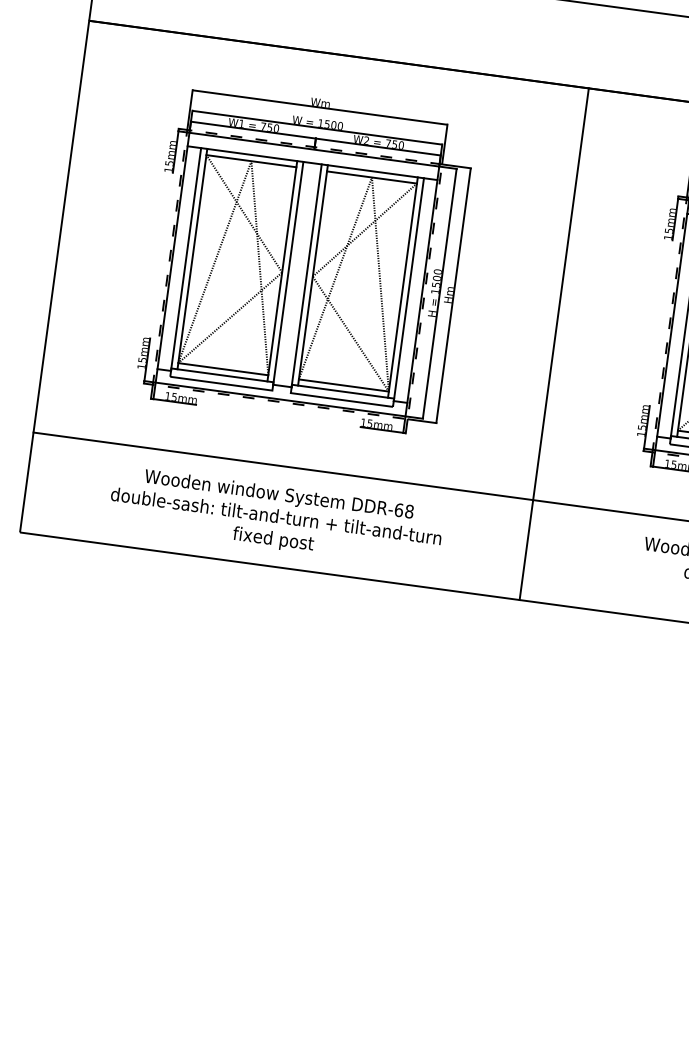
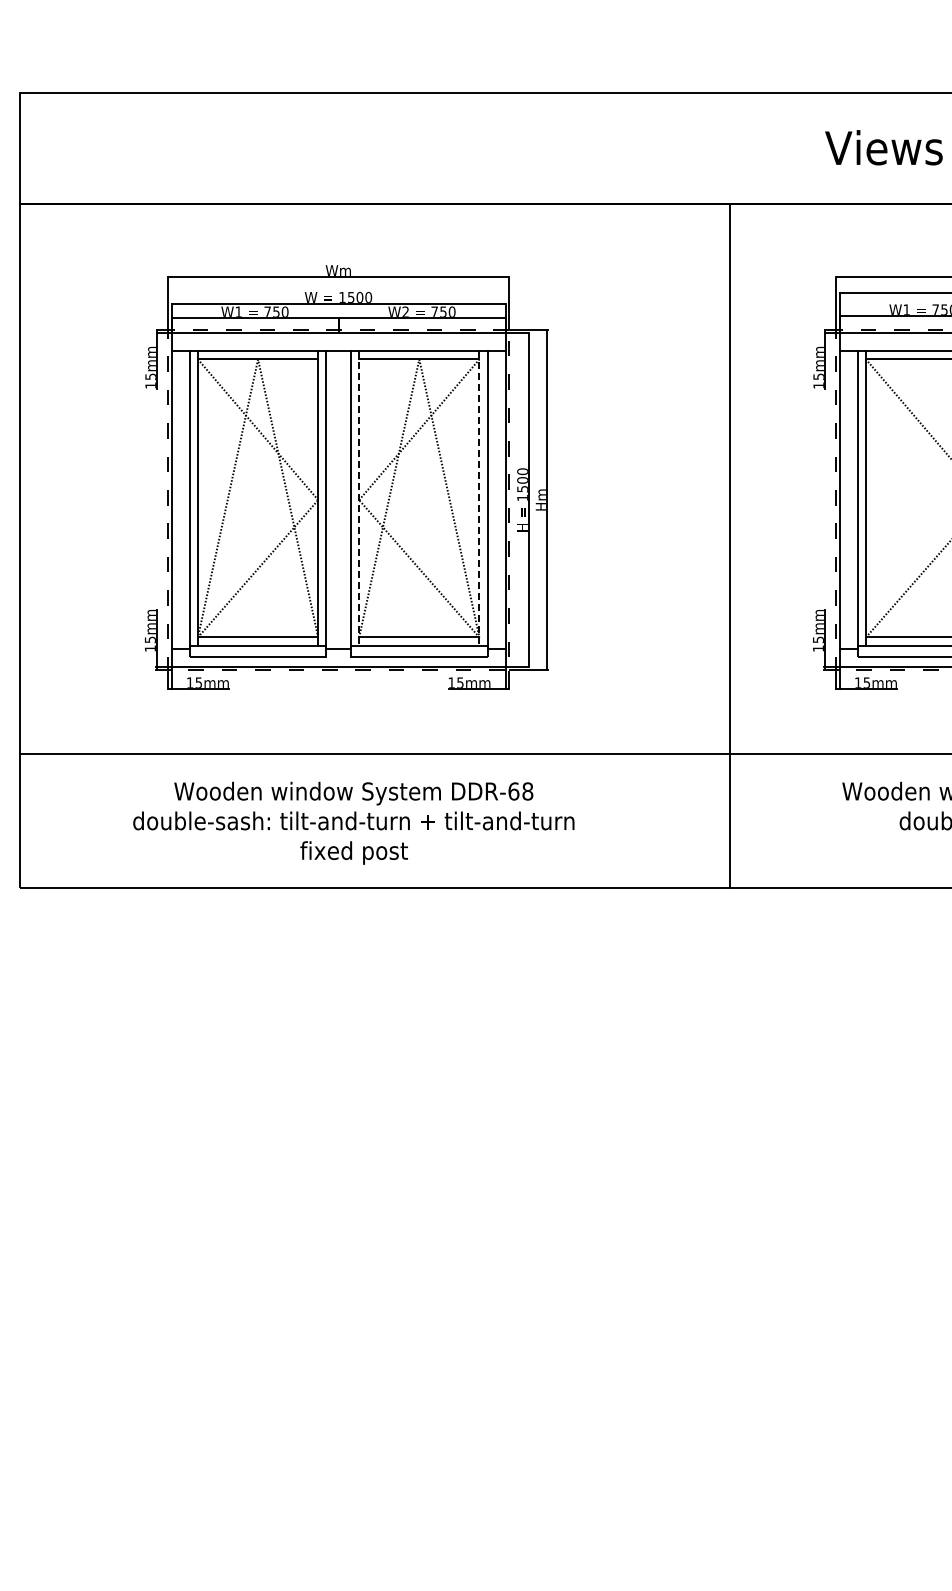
line: (313, 275) -> (359, 498), solid -> dashed
line: (402, 287) -> (479, 498), solid -> dashed
line: (554, 343) -> (730, 545), moved

